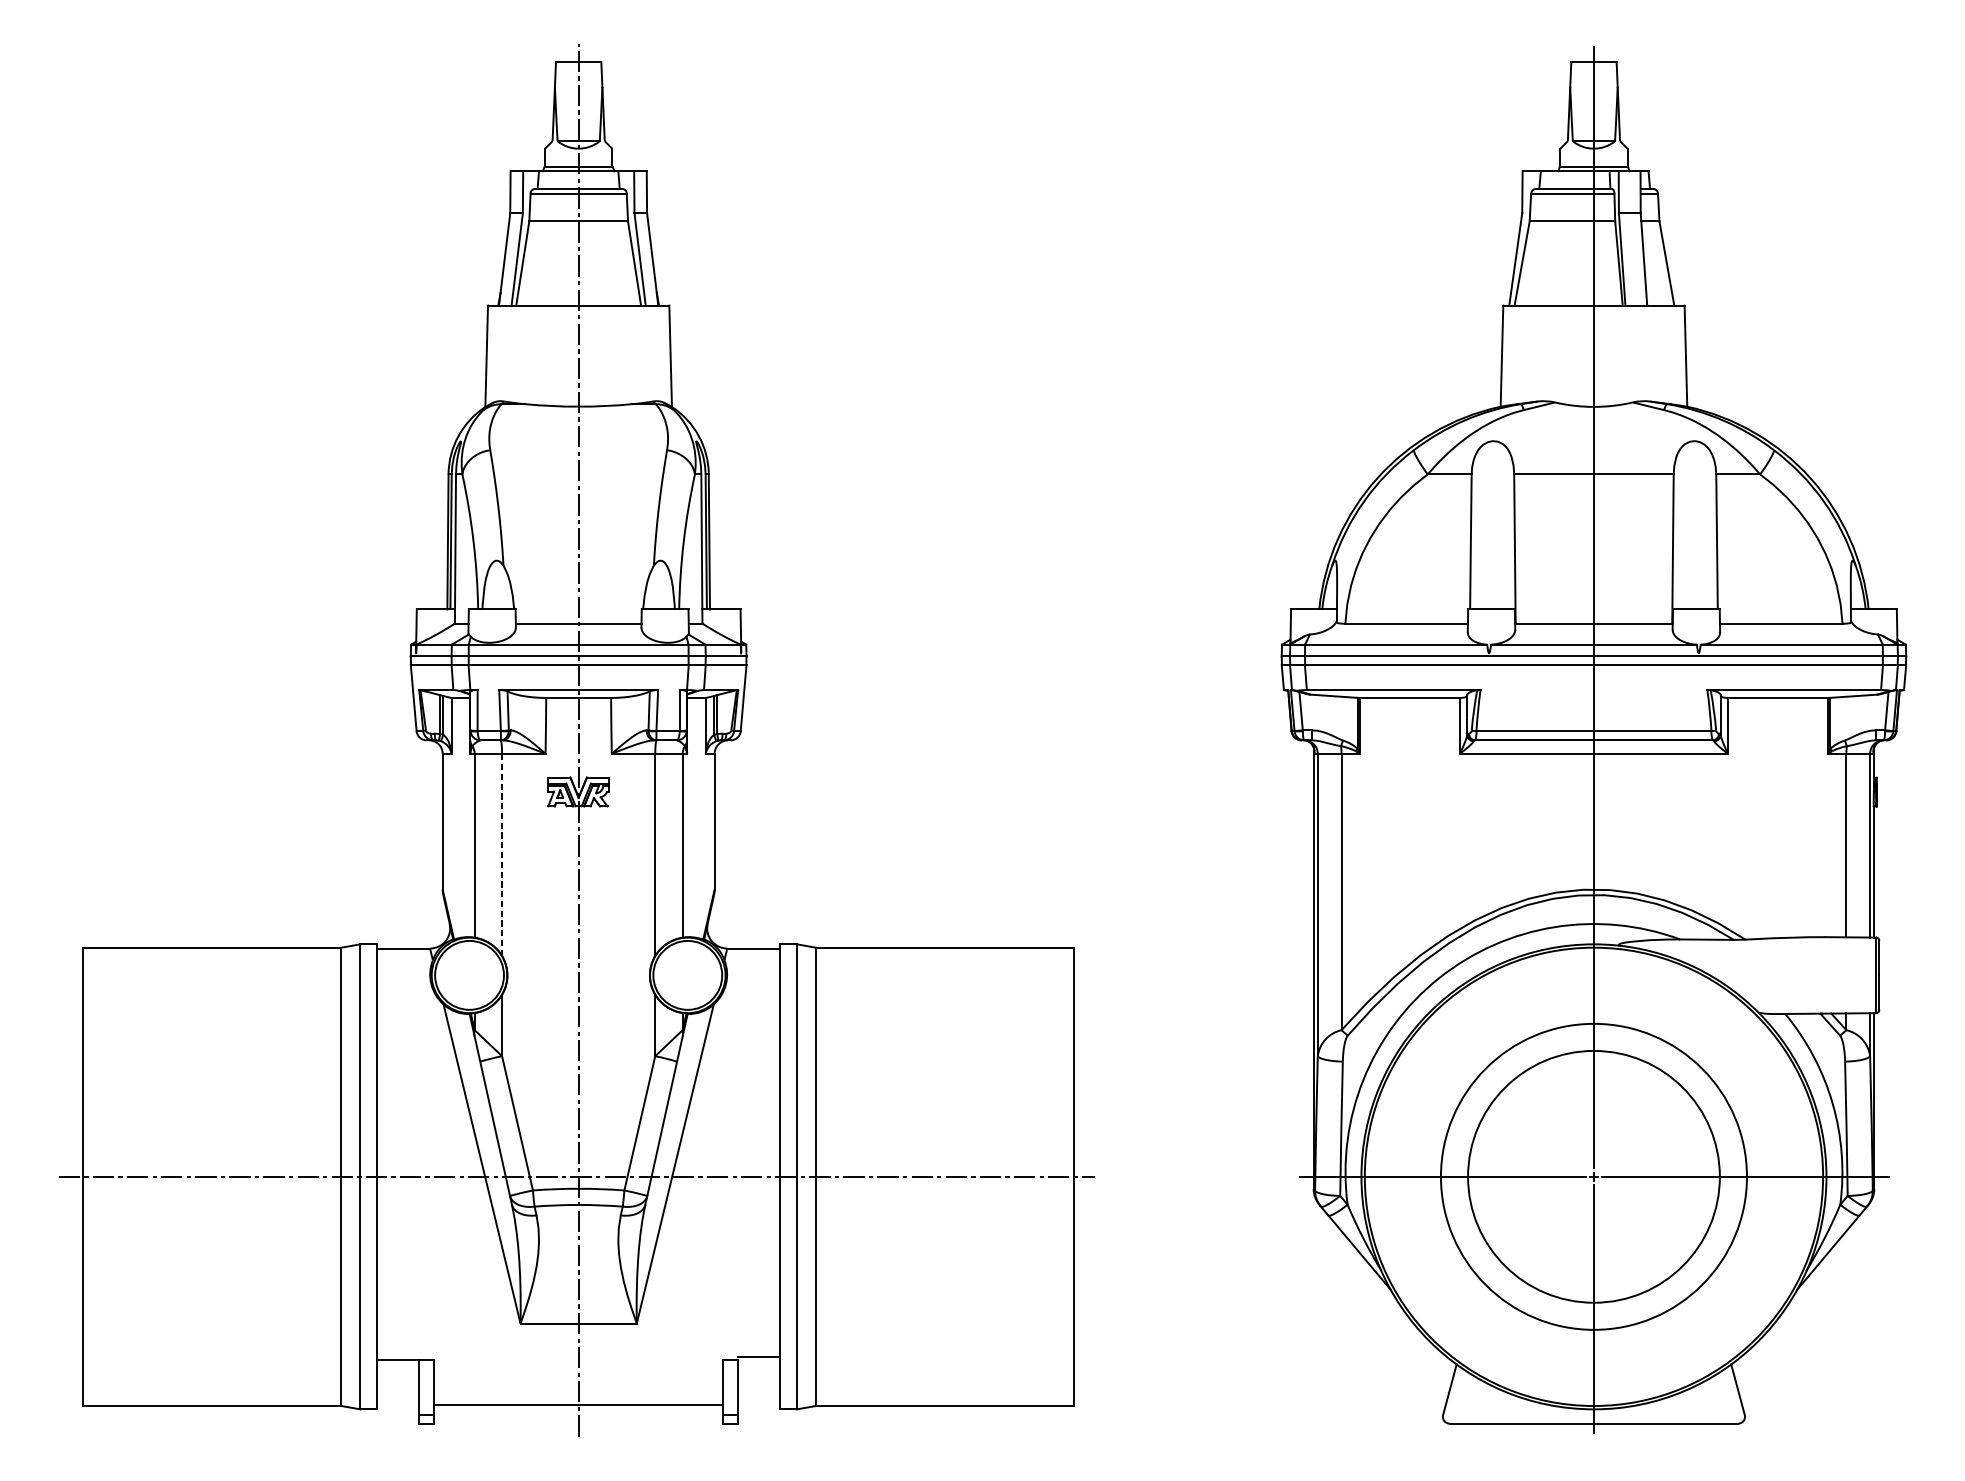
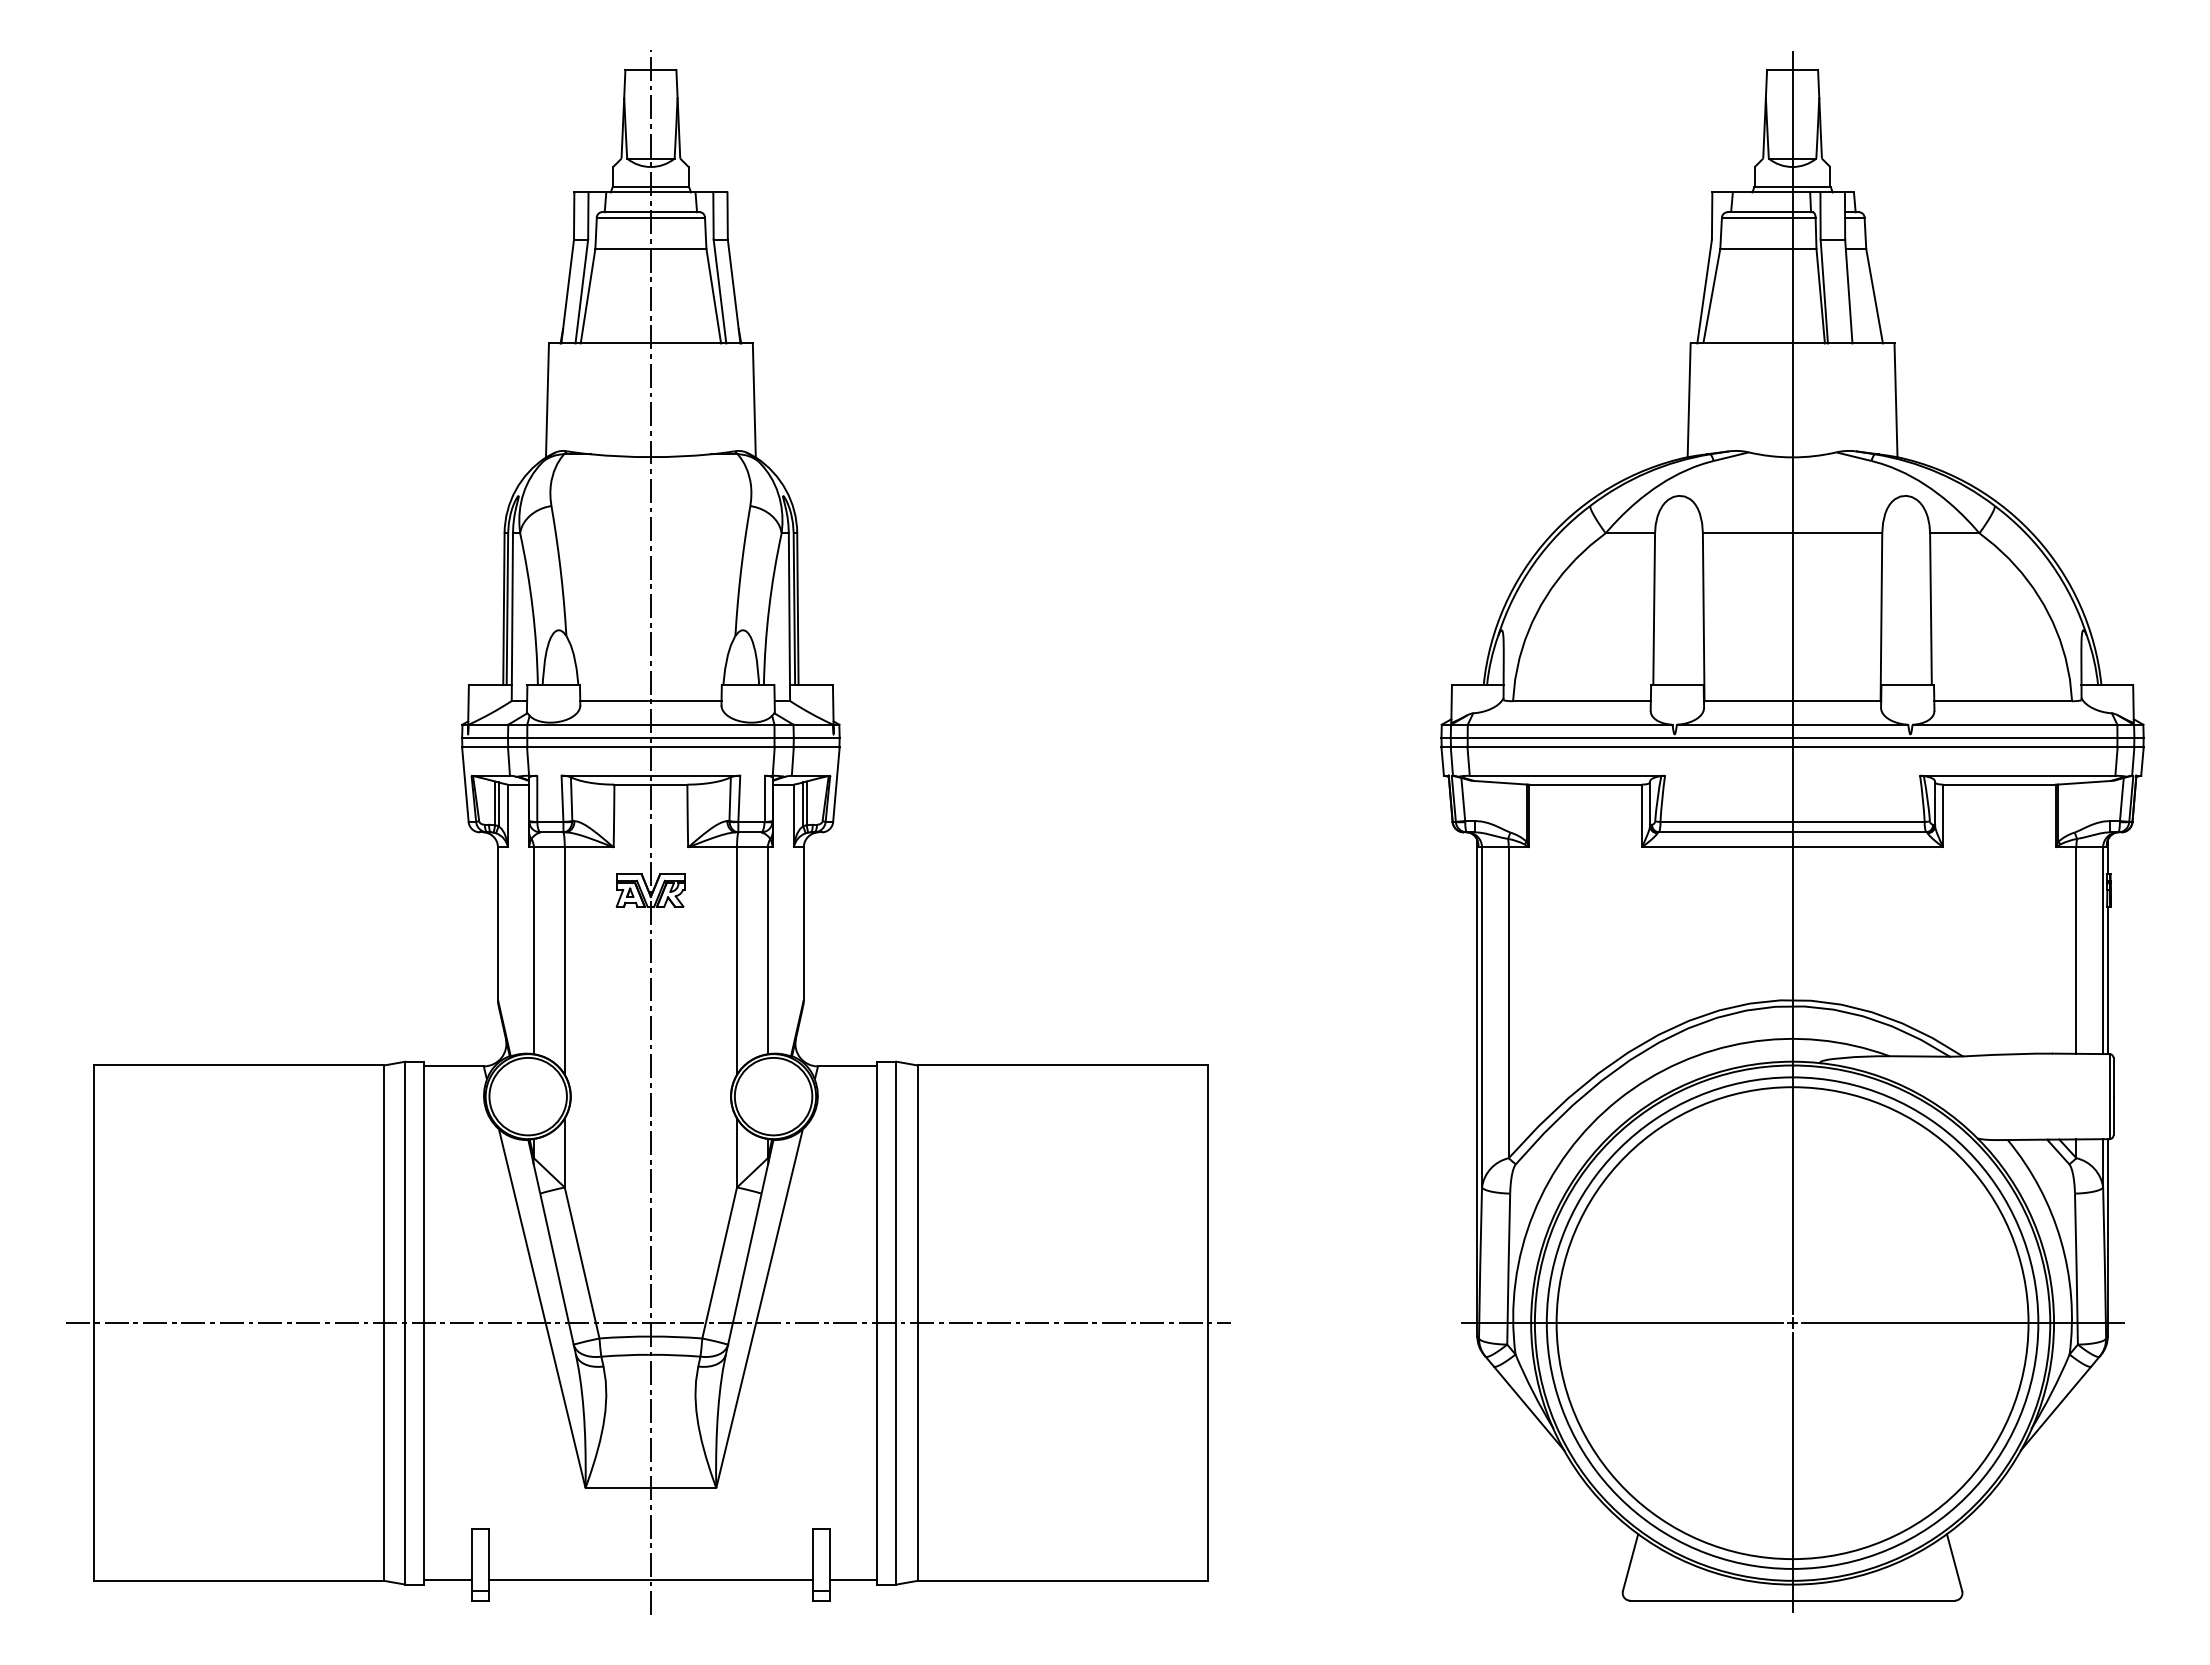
line: (501, 855) -> (564, 961), dashed -> solid
circle: (1593, 1176) -> (1792, 1322), size x1.43
circle: (1593, 1177) -> (1792, 1323), size x1.67
line: (758, 1356) -> (853, 1579), moved
line: (397, 1359) -> (447, 1579), moved

